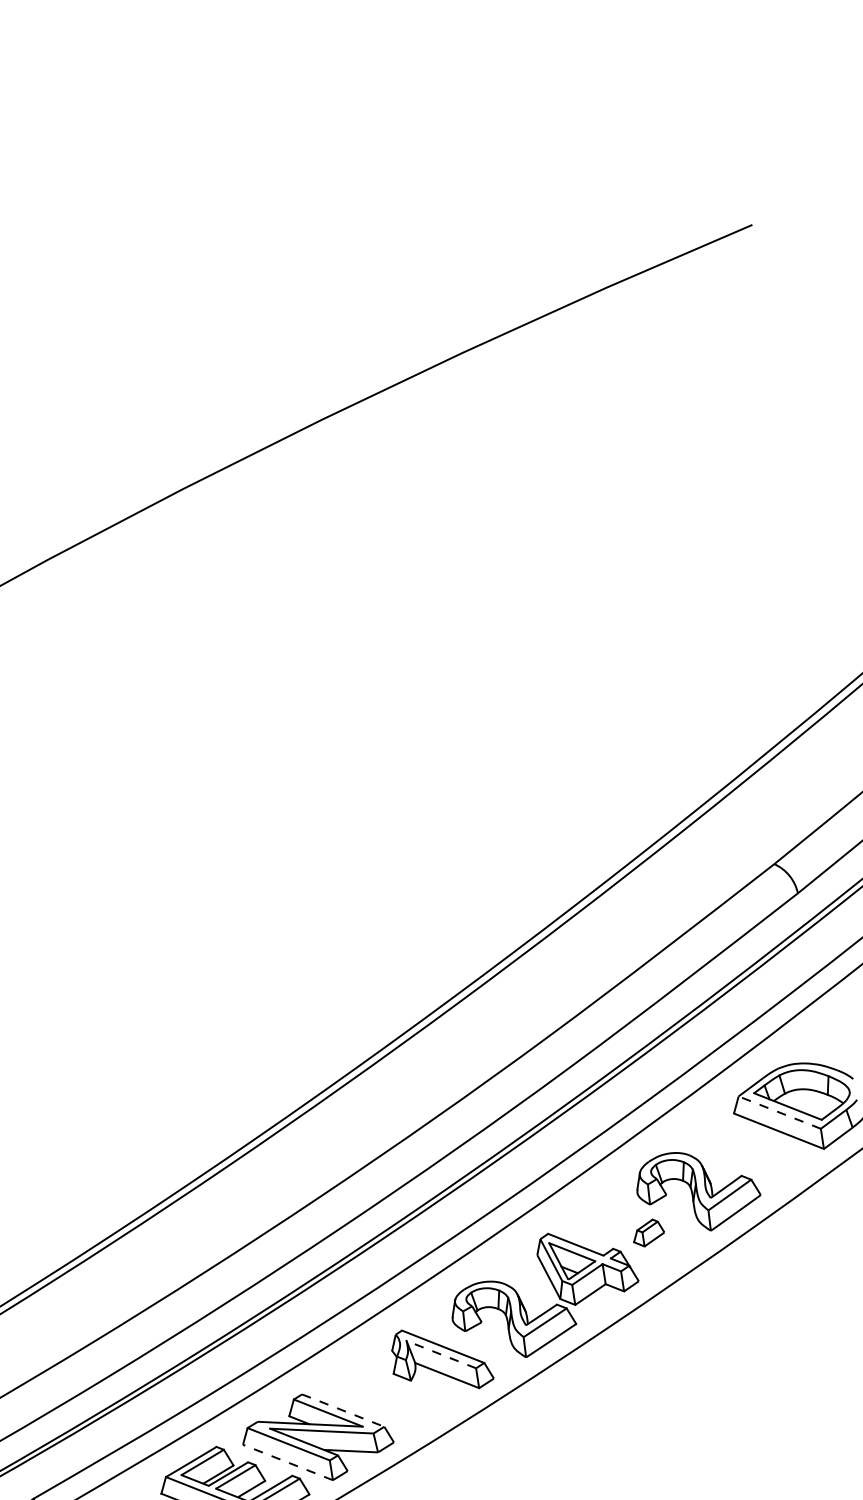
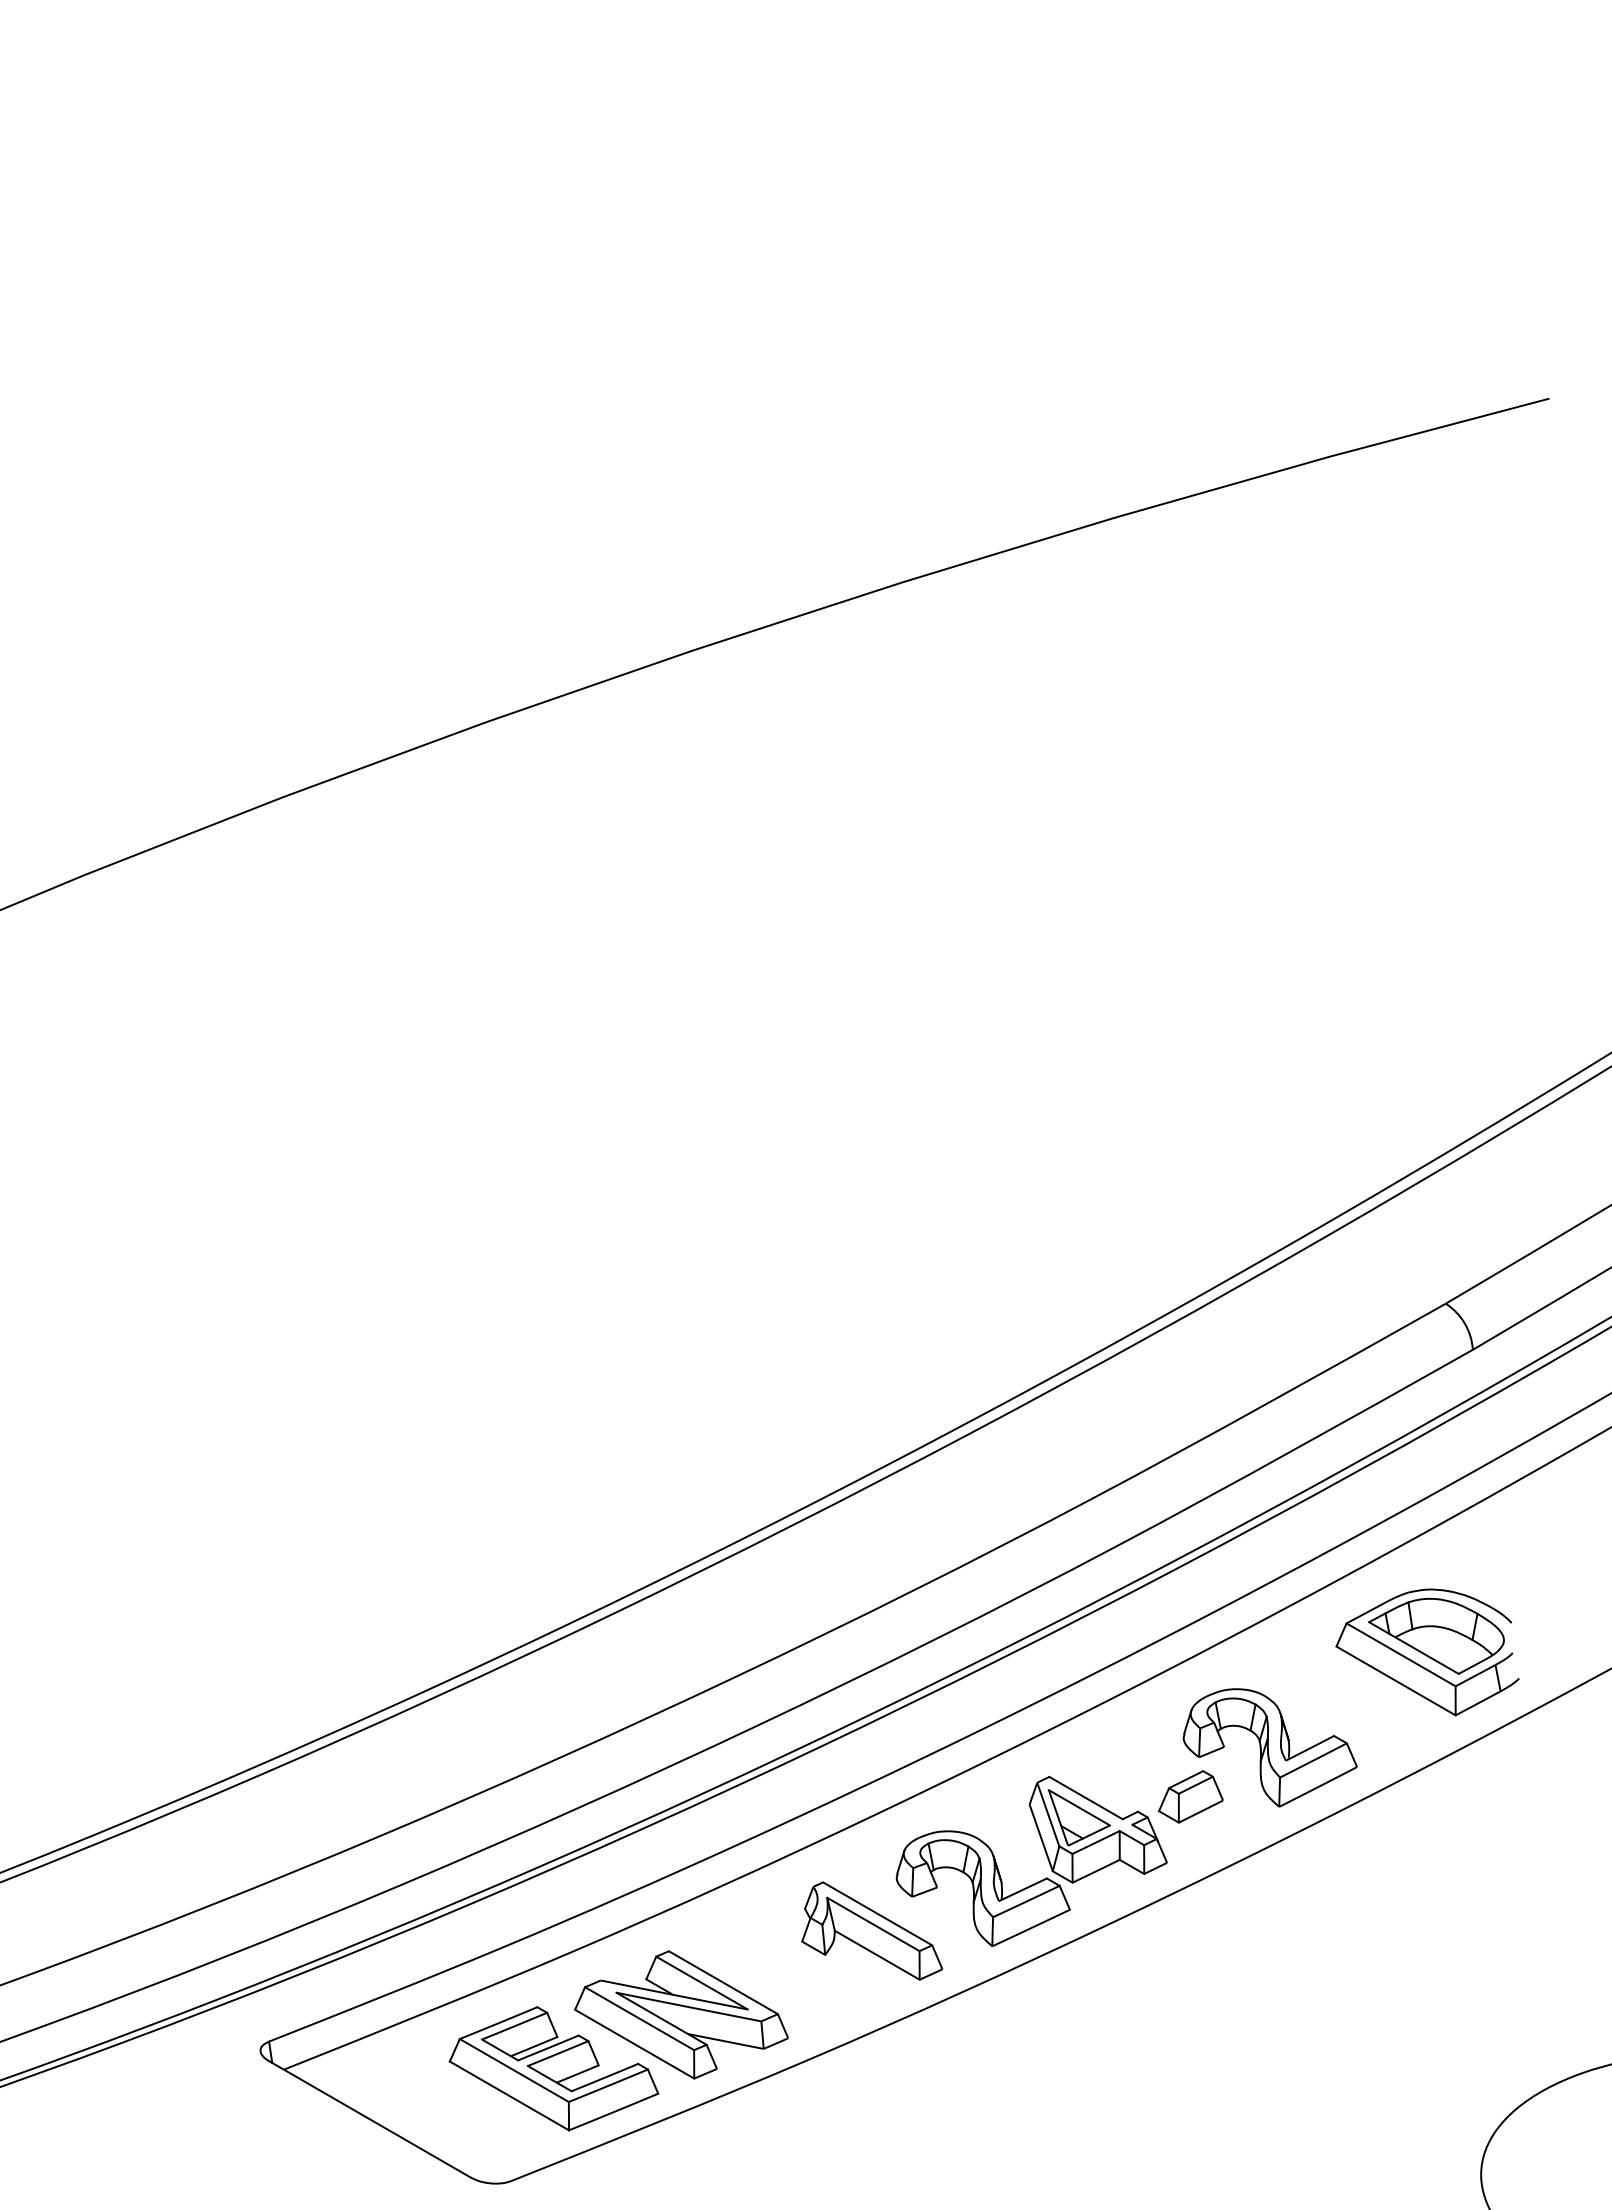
line: (779, 1112) -> (1401, 1654), dashed -> solid
part: (648, 1232) -> (1190, 1796), size x1.43
line: (441, 1354) -> (873, 1924), dashed -> solid
line: (343, 1410) -> (723, 1982), dashed -> solid
line: (287, 1462) -> (634, 2044), dashed -> solid

